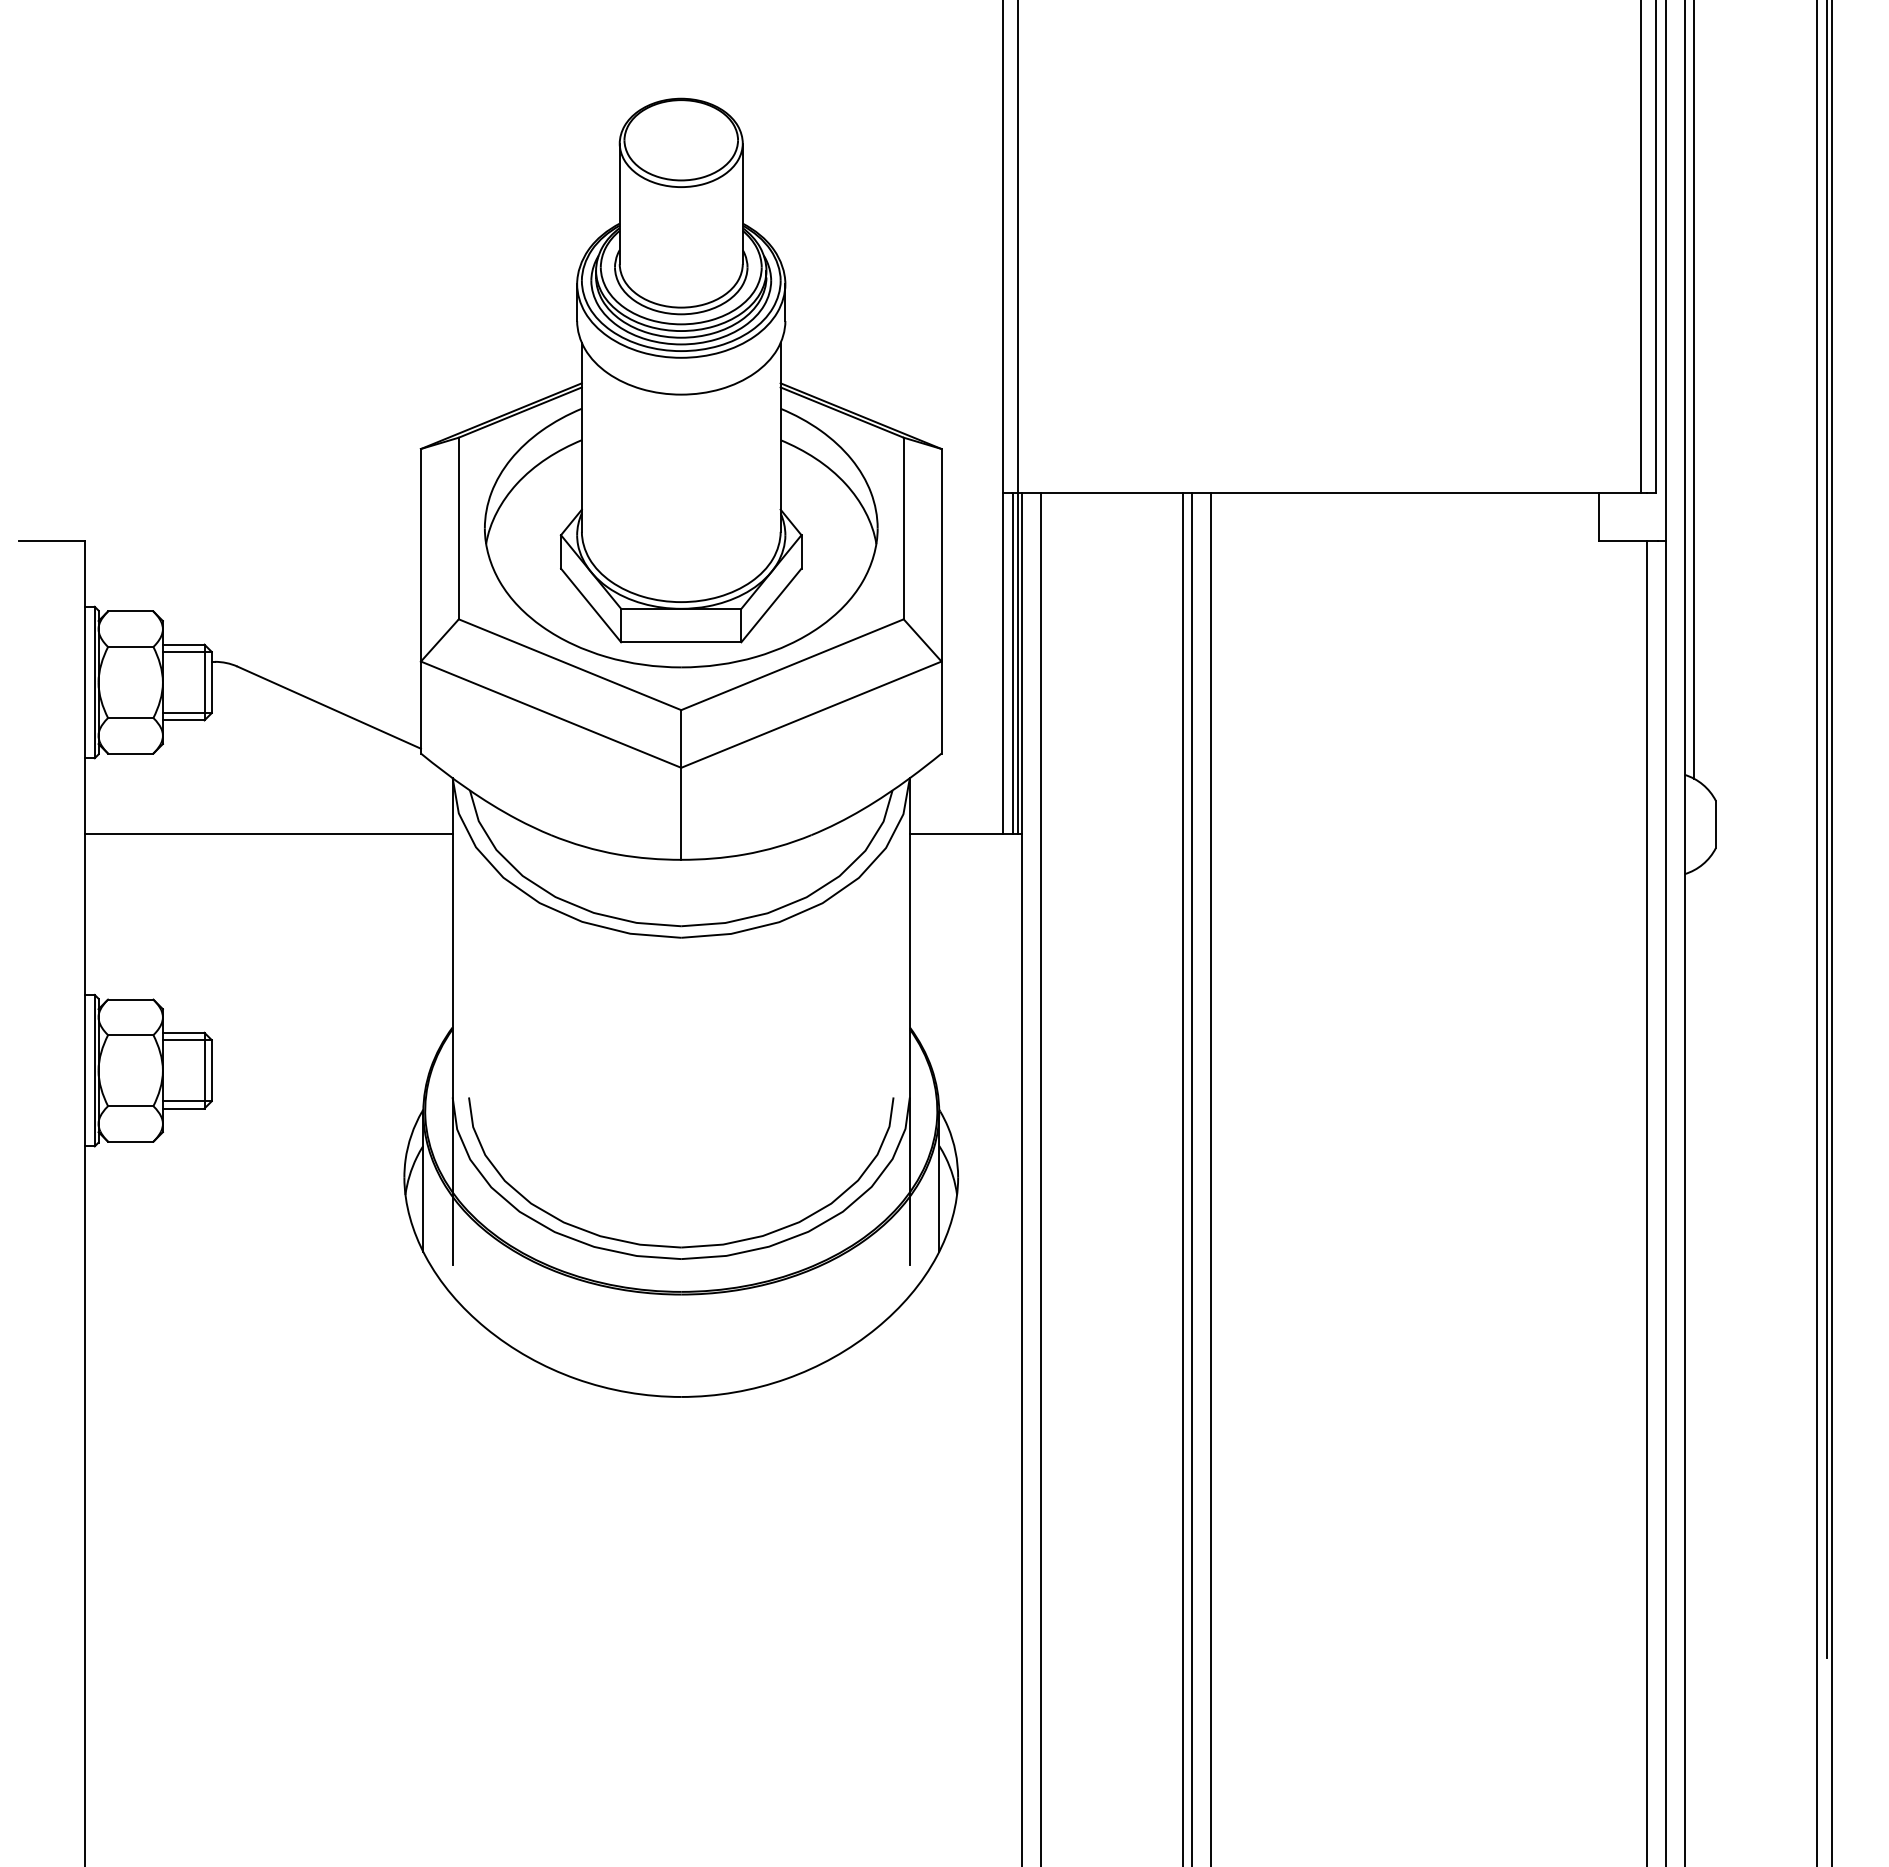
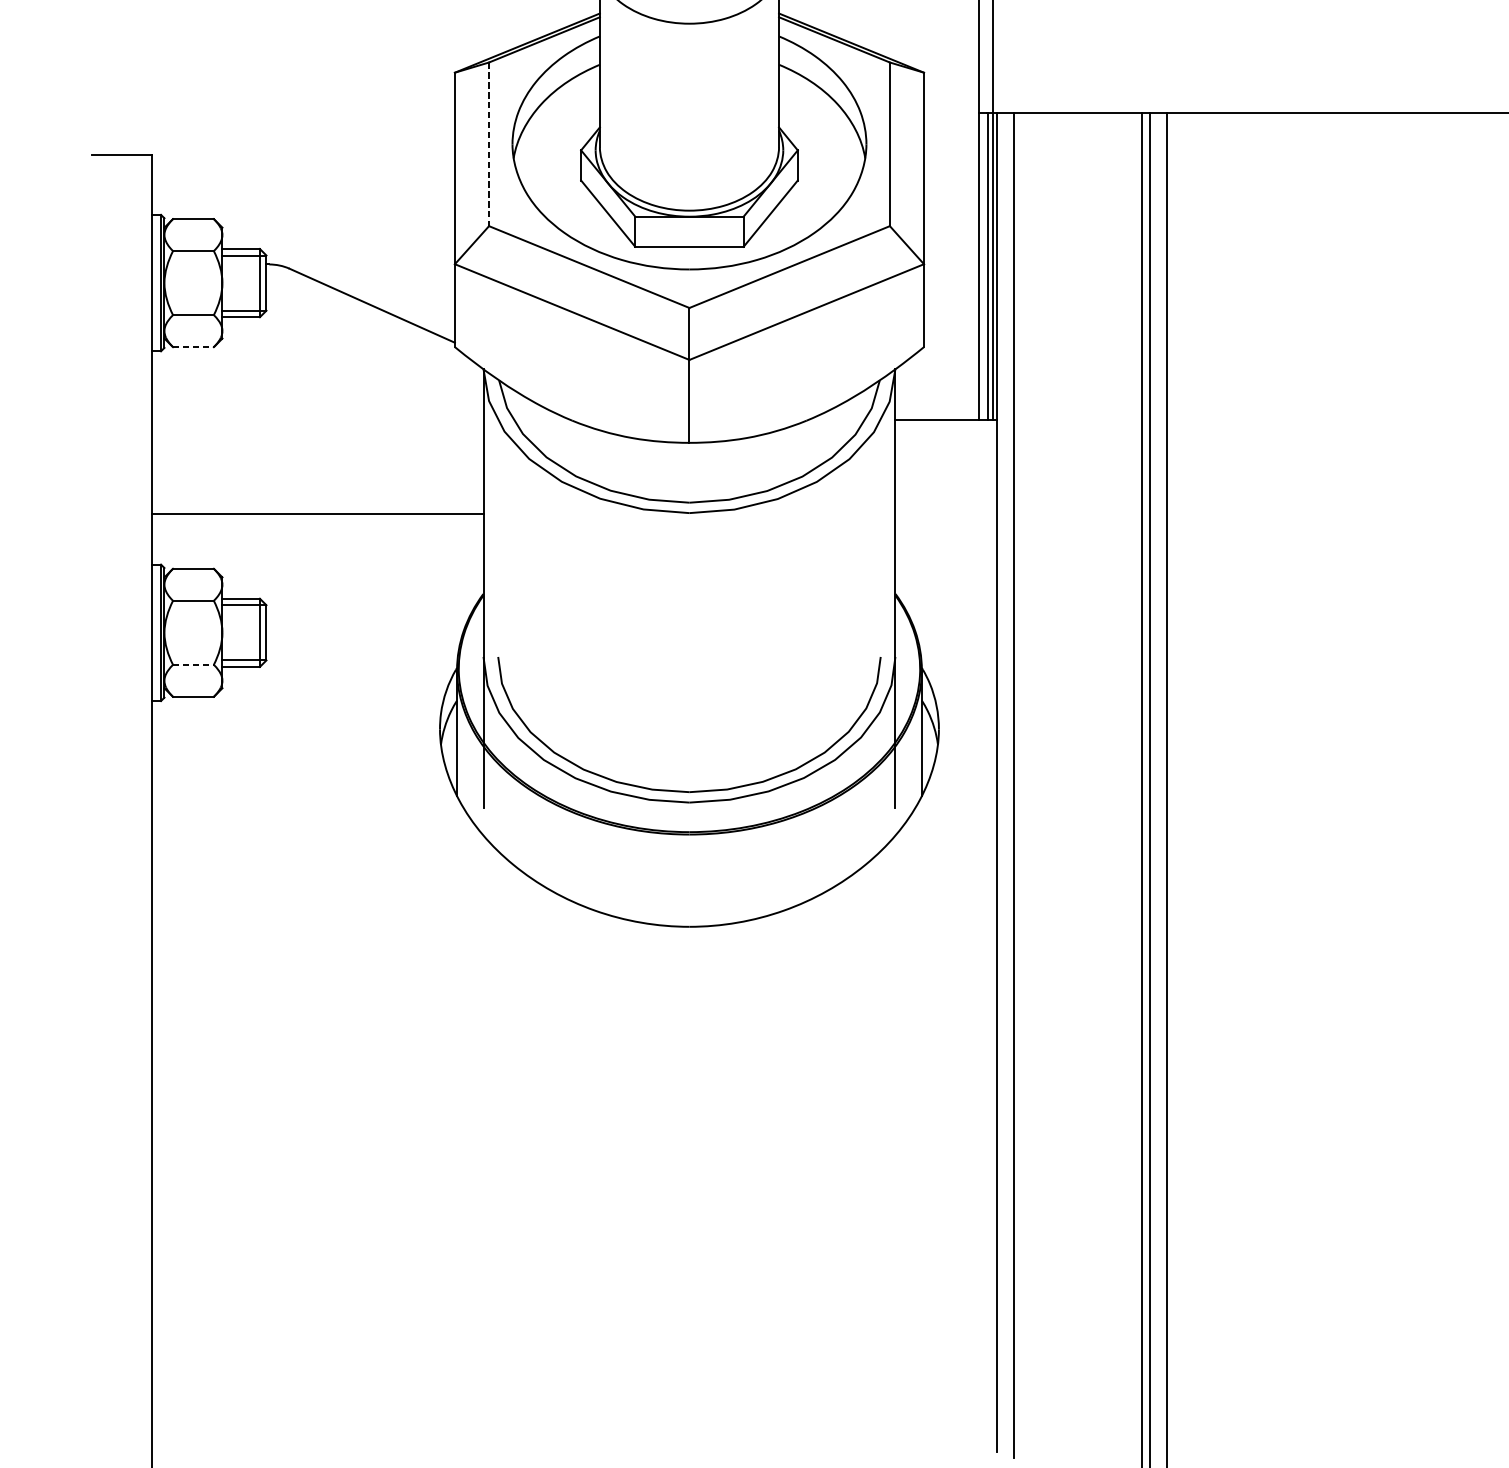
line: (458, 528) -> (488, 144), solid -> dashed
line: (130, 753) -> (193, 347), solid -> dashed
line: (268, 833) -> (317, 513), moved
line: (130, 1106) -> (193, 665), solid -> dashed

